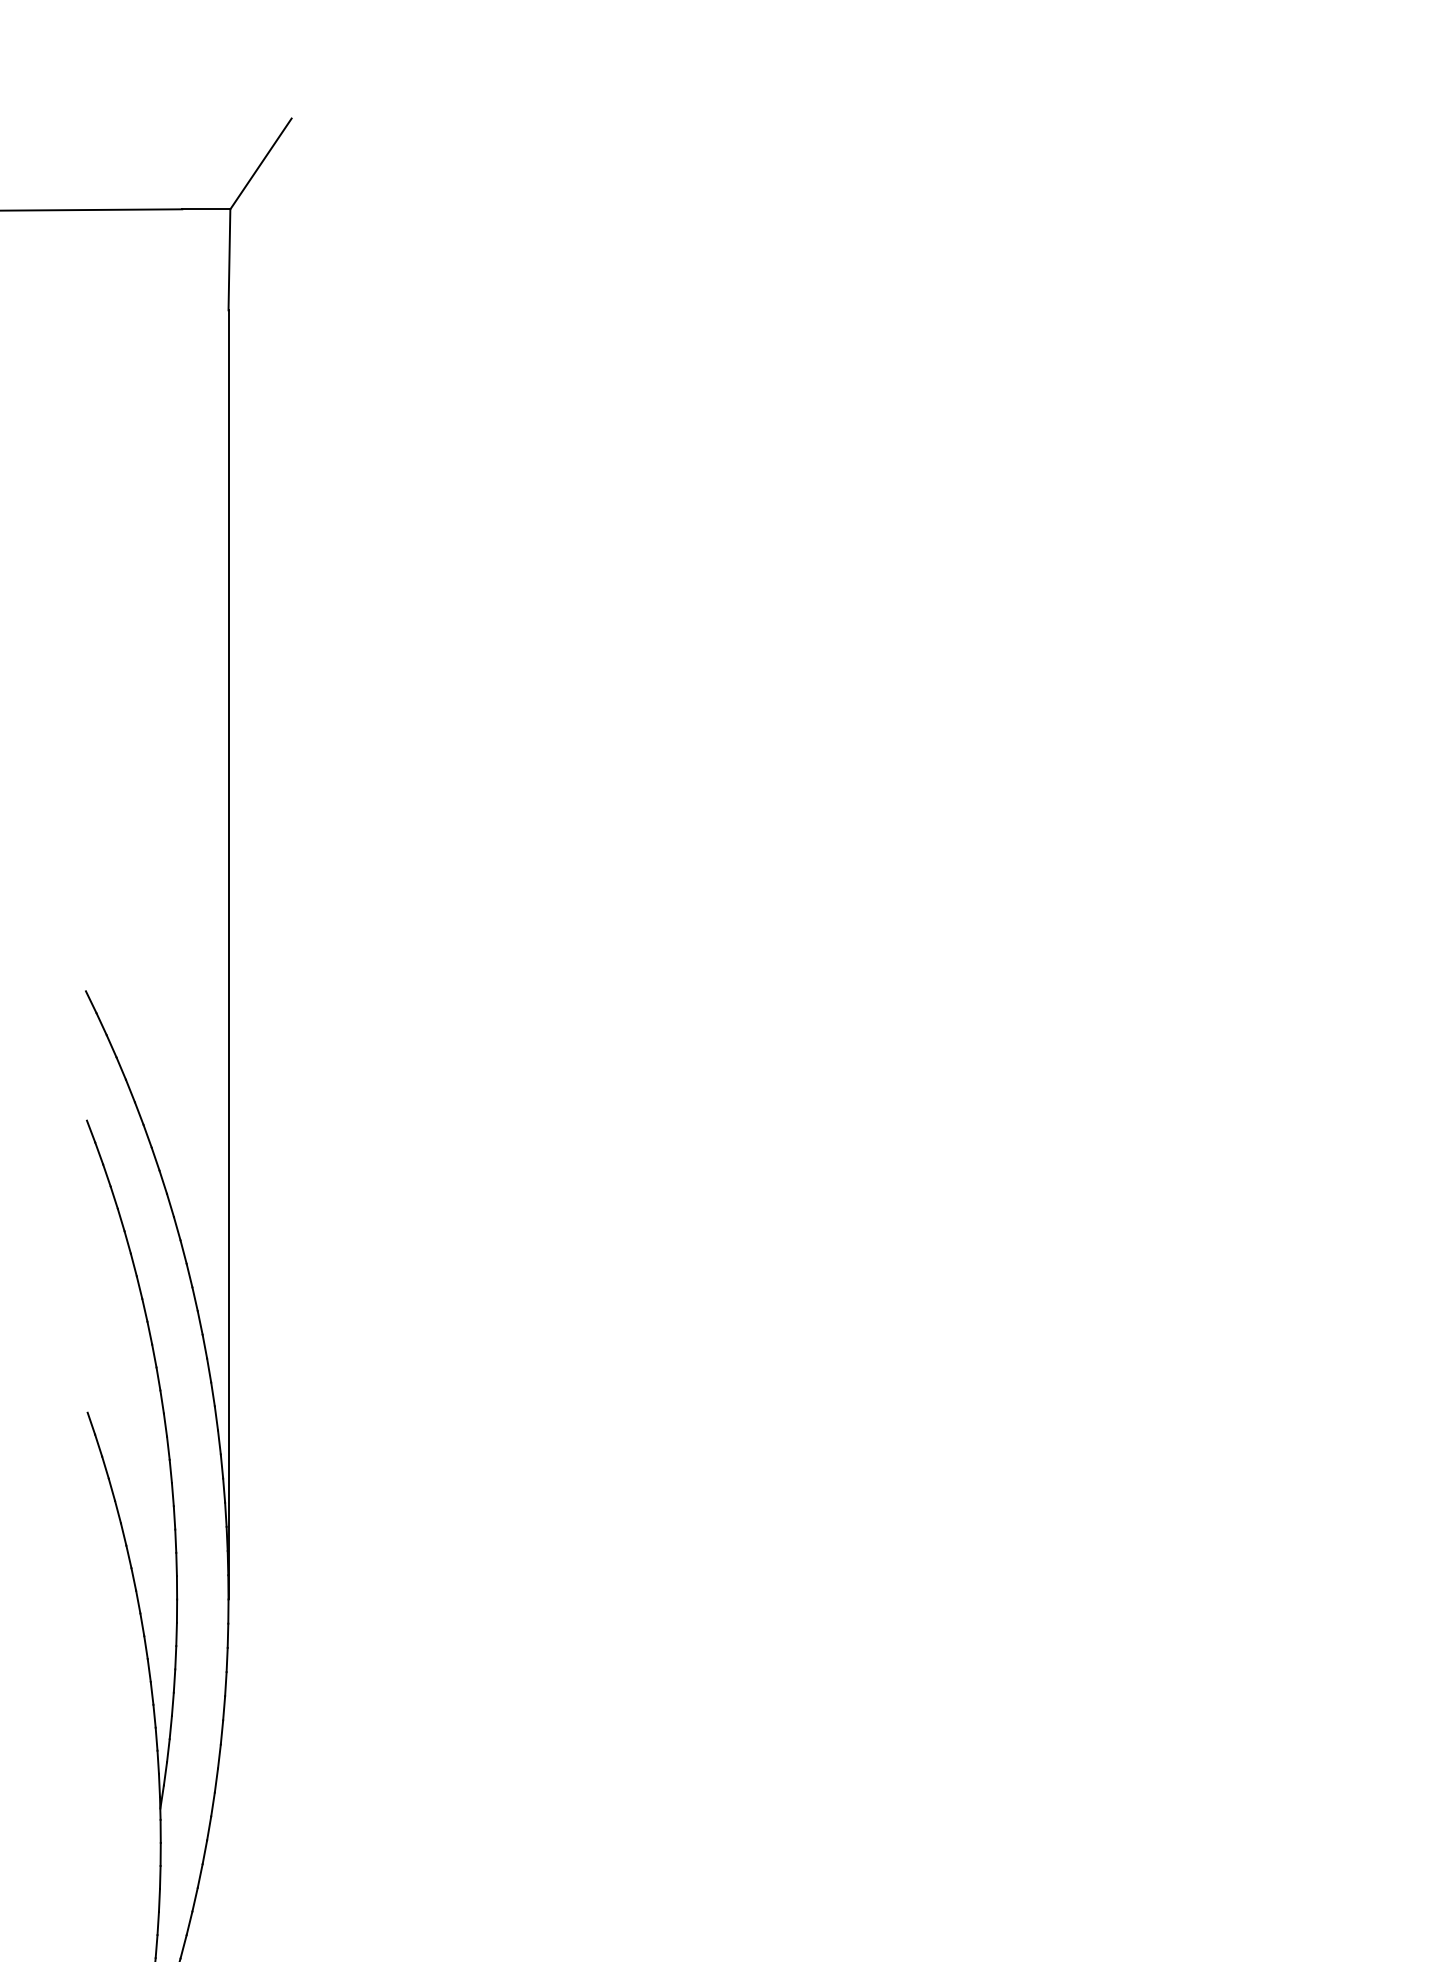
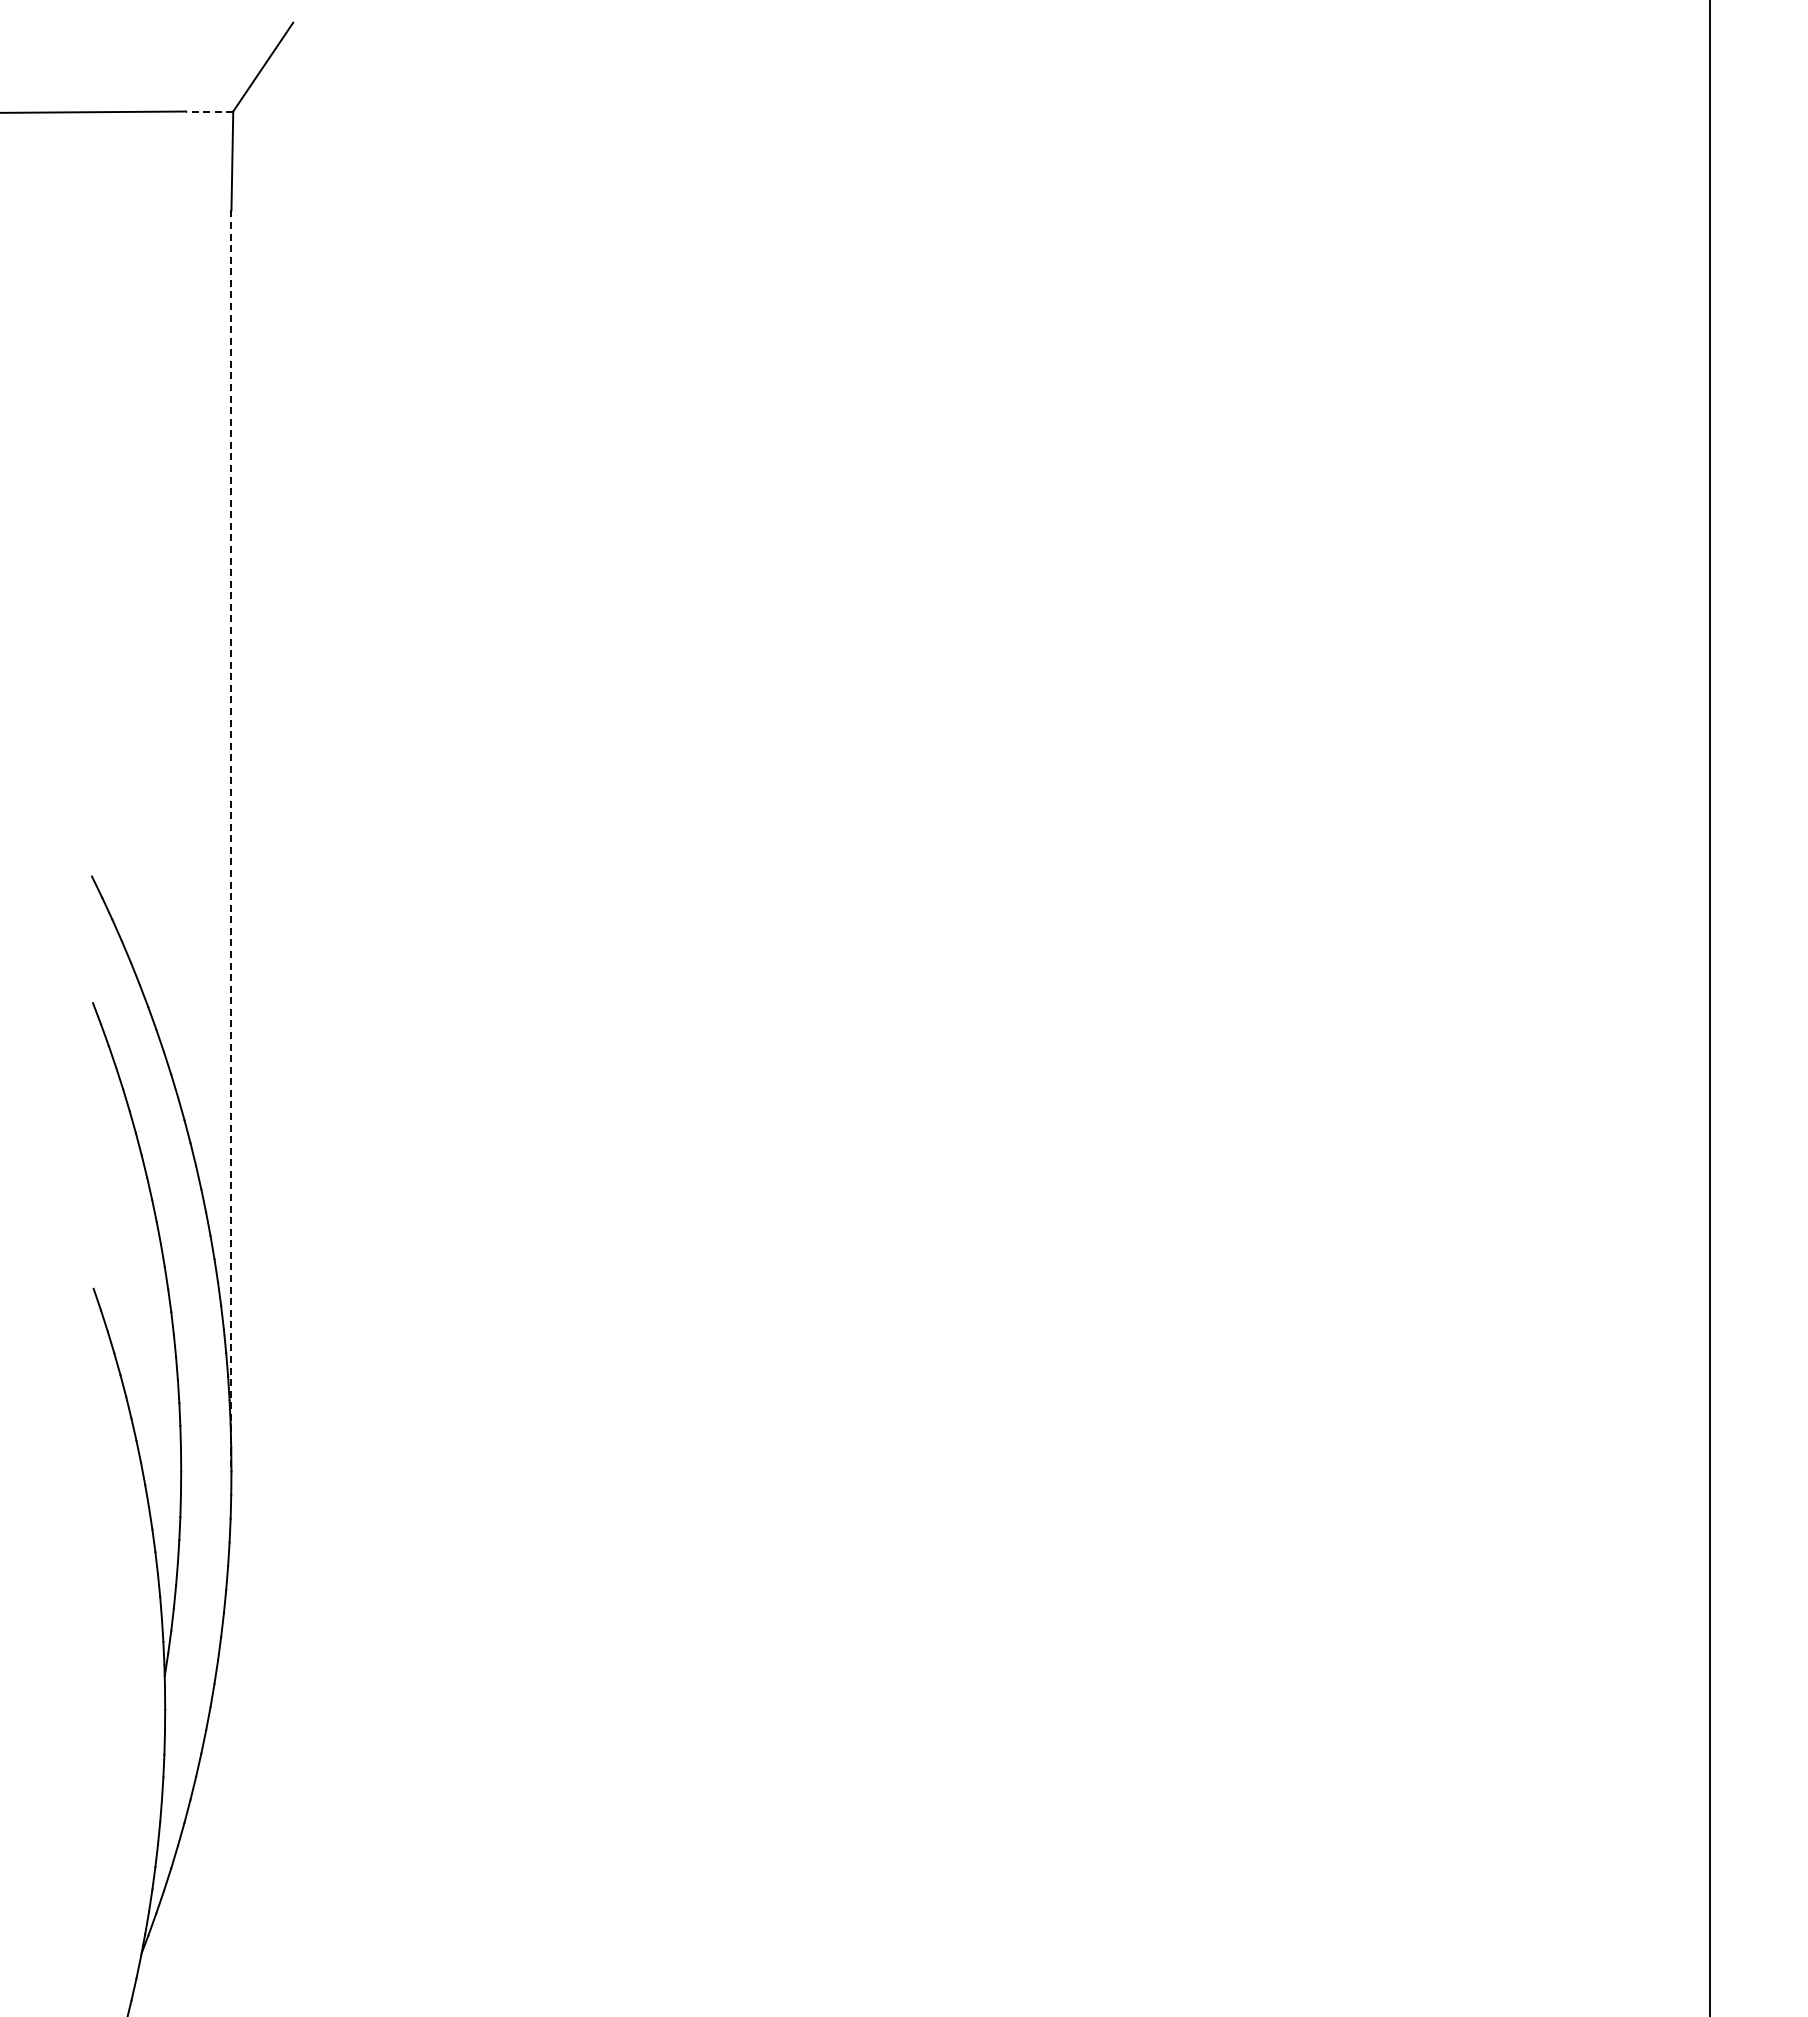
line: (206, 209) -> (209, 111), solid -> dashed
line: (228, 954) -> (231, 840), solid -> dashed

